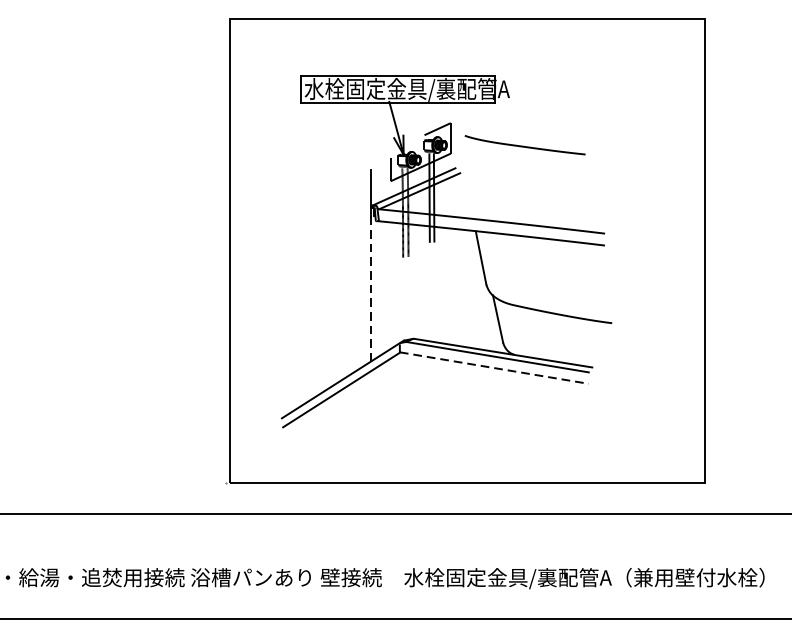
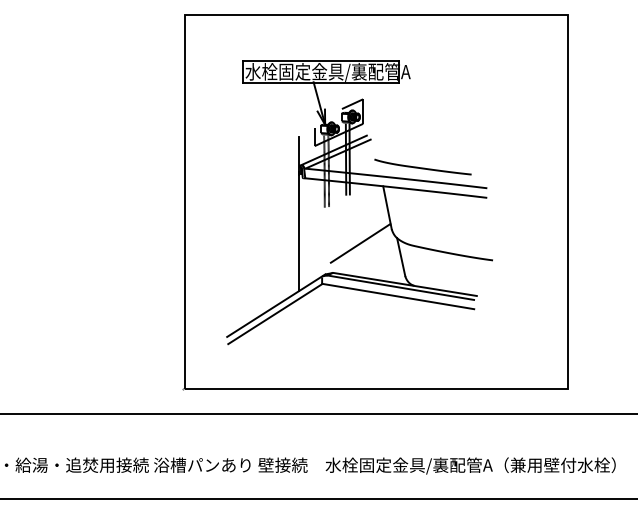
curve: (524, 145) -> (422, 167), moved
line: (370, 287) -> (298, 231), dashed -> solid
line: (447, 302) -> (360, 243), added
line: (494, 368) -> (398, 296), dashed -> solid

